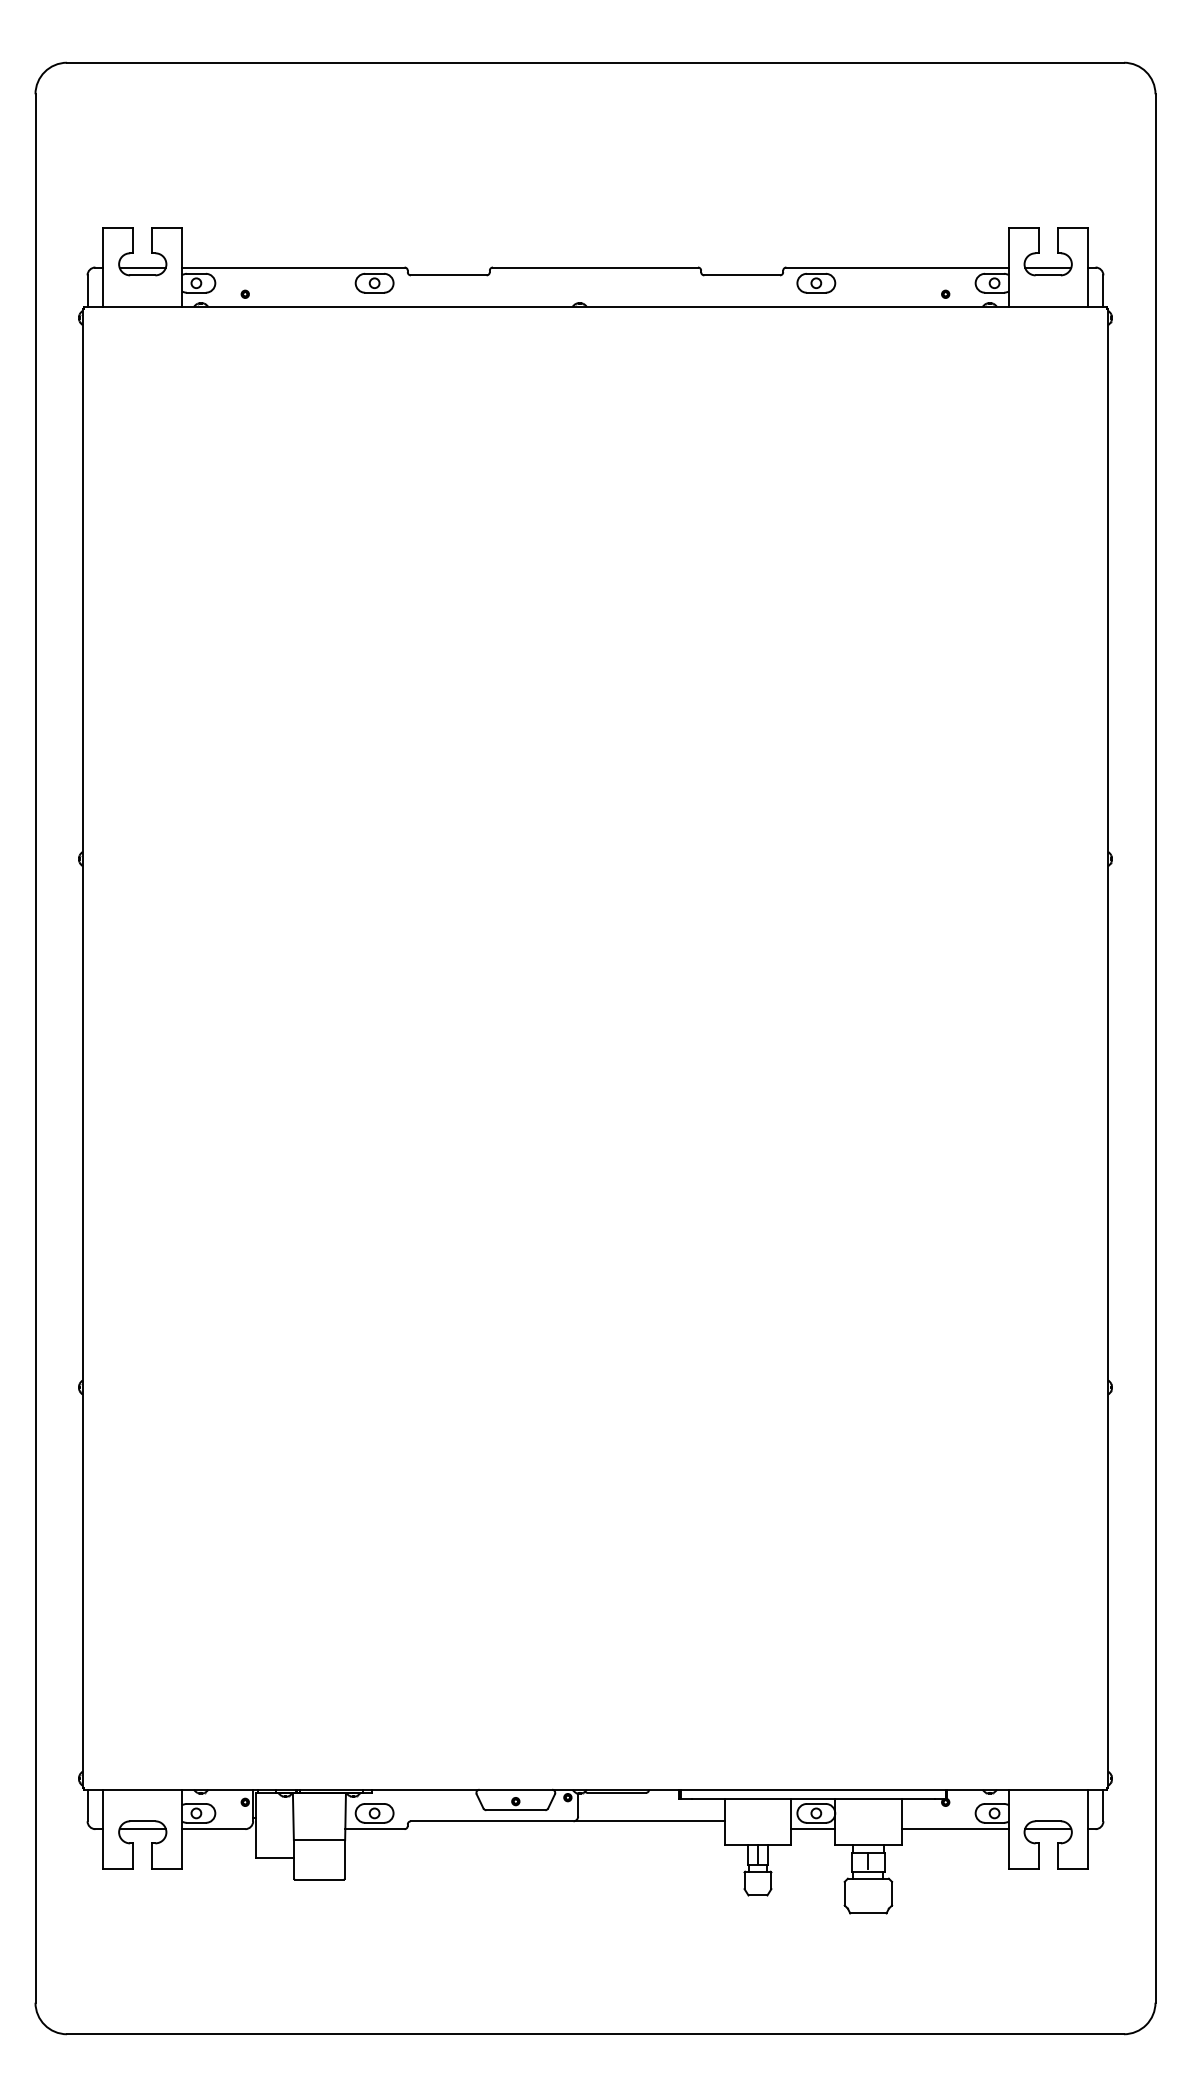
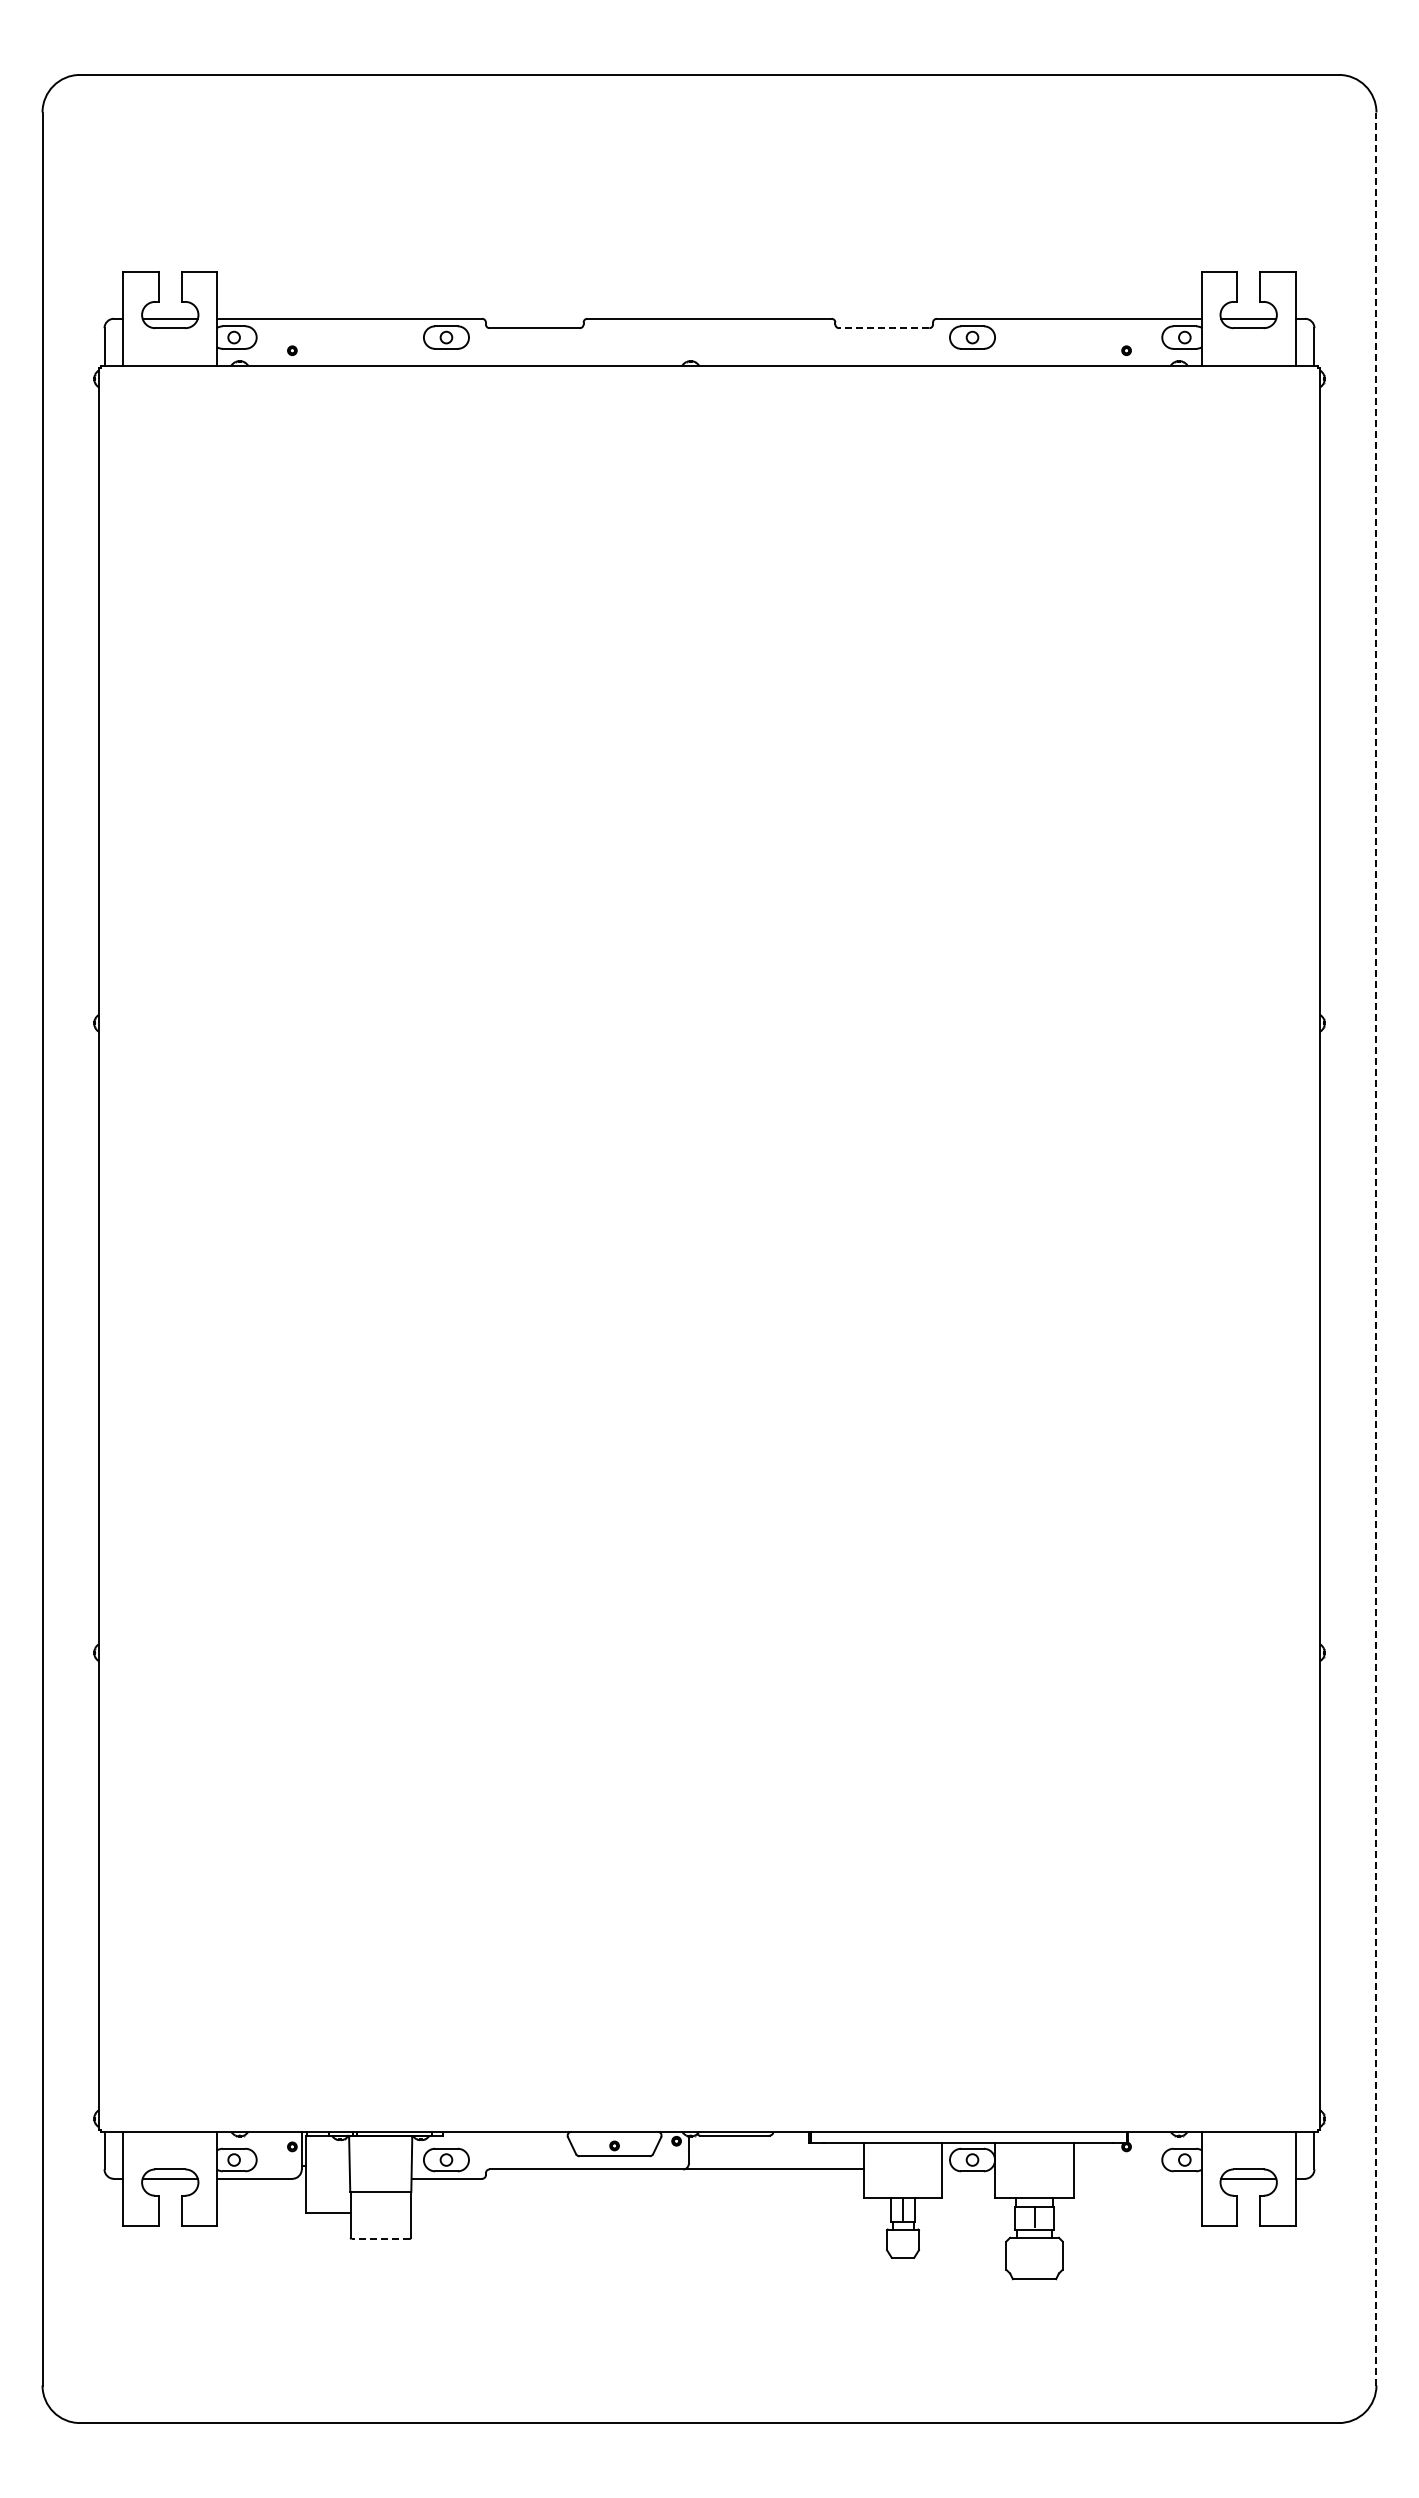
line: (741, 275) -> (883, 328), solid -> dashed
line: (1155, 1048) -> (1376, 1248), solid -> dashed
line: (812, 1828) -> (968, 2178), removed
line: (954, 1828) -> (1137, 2178), removed
line: (319, 1879) -> (380, 2238), solid -> dashed

